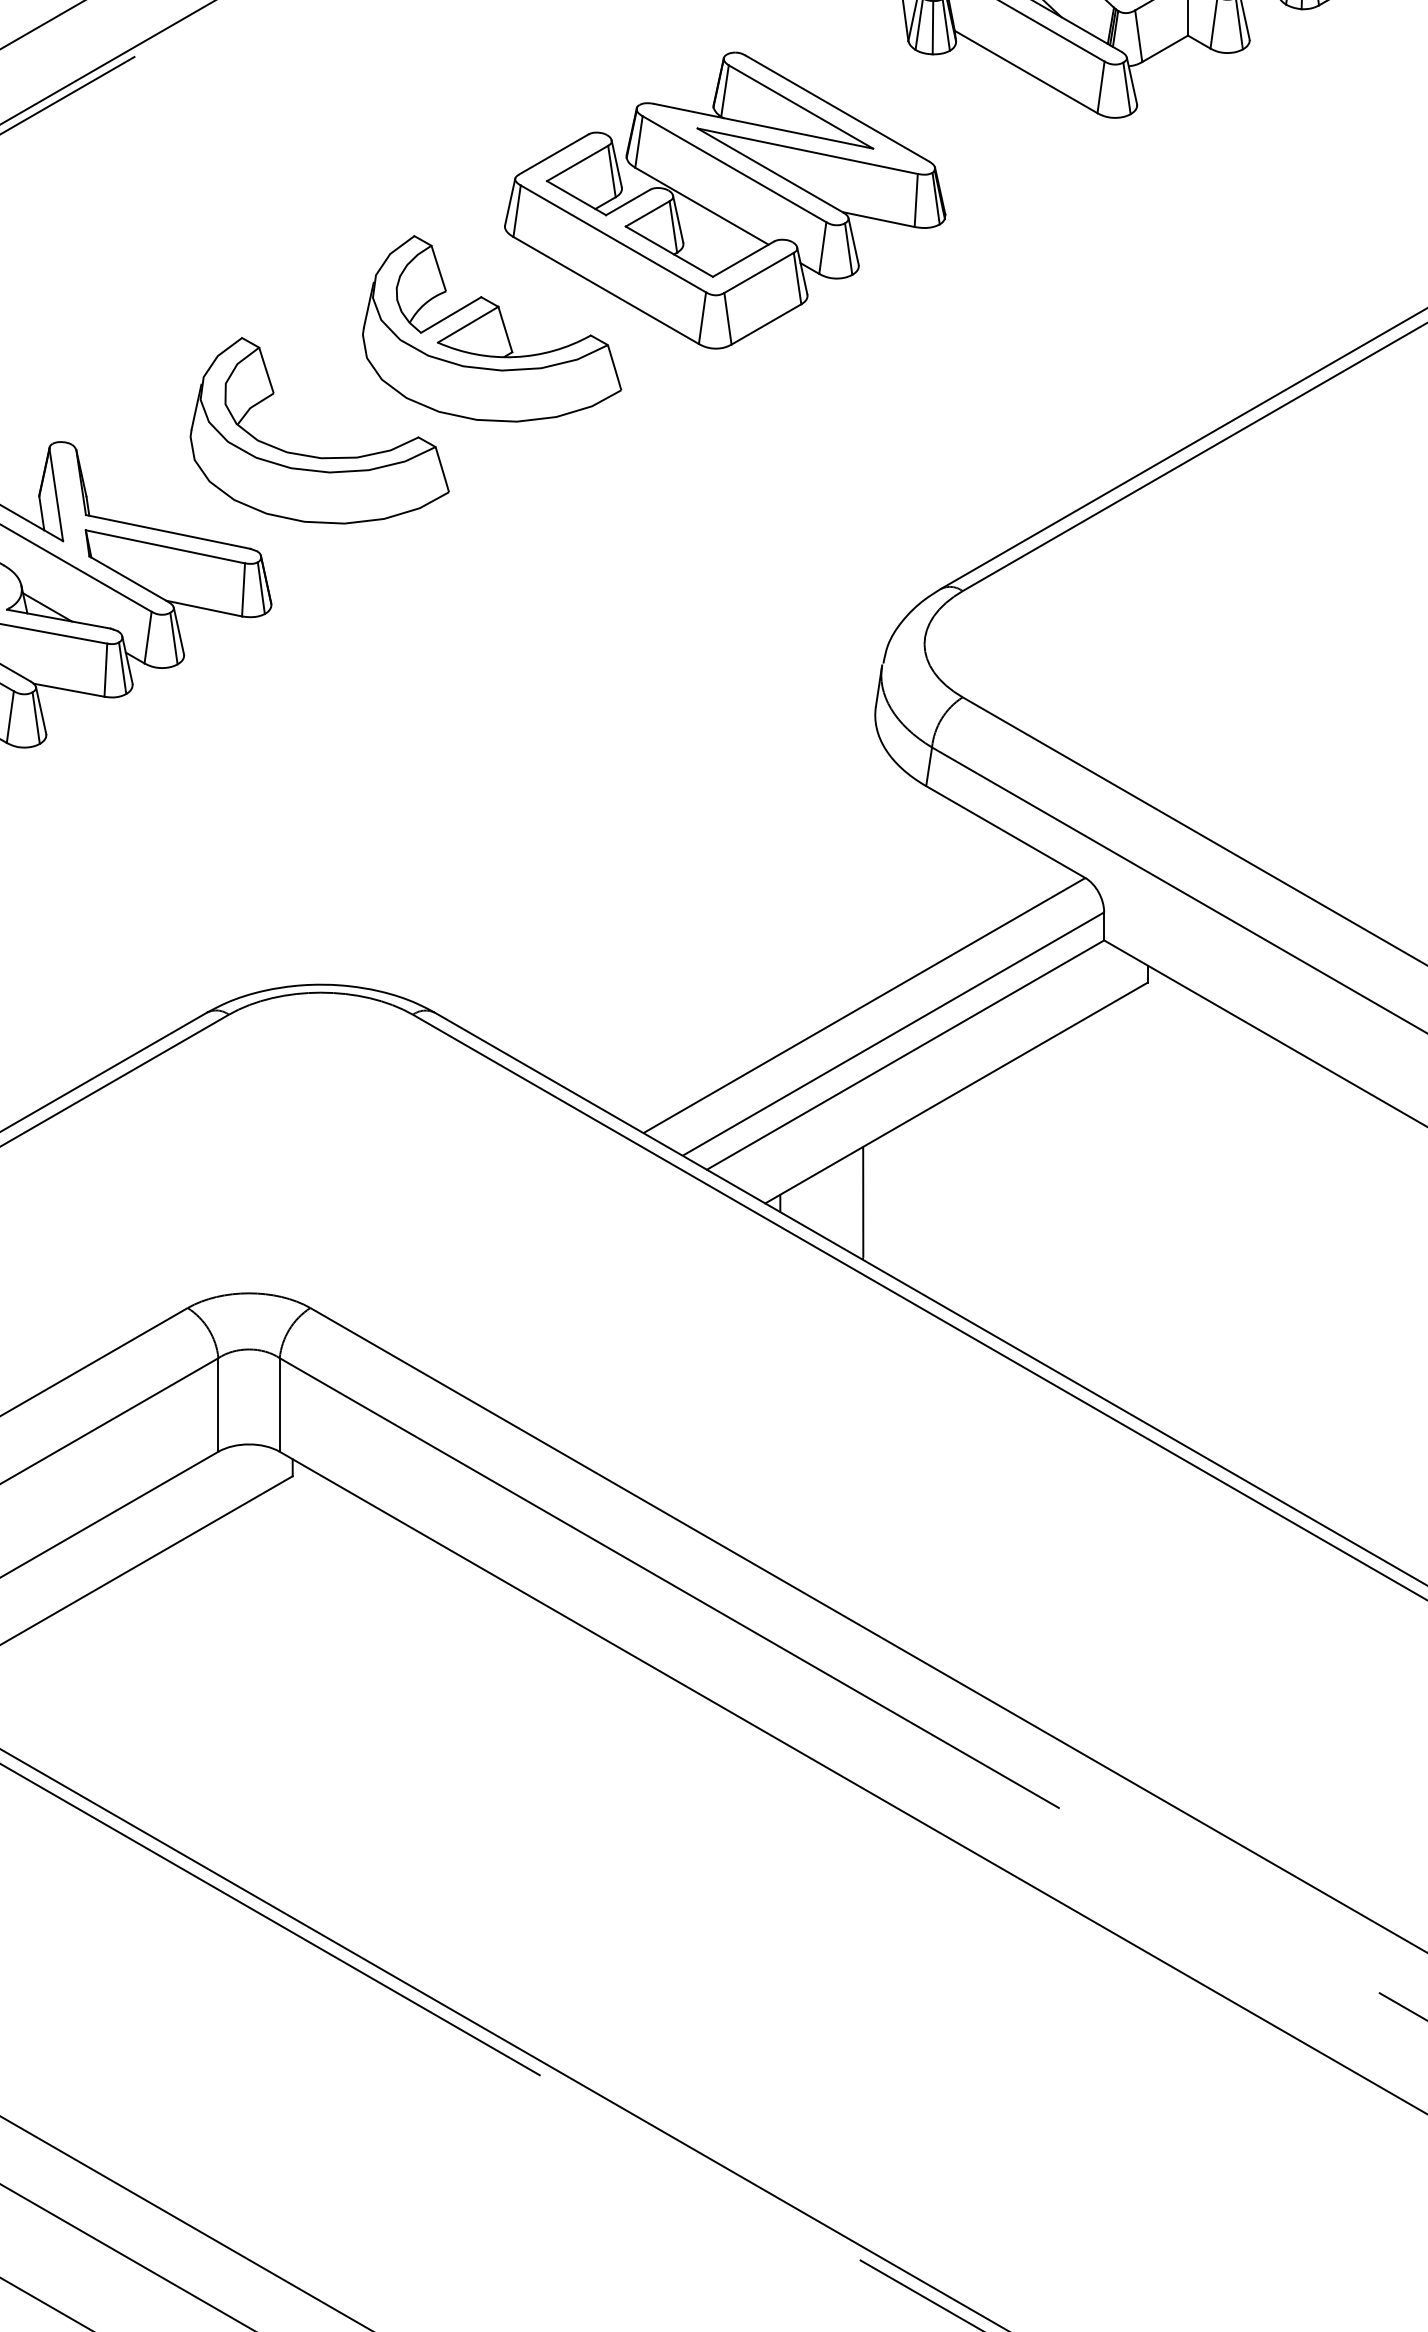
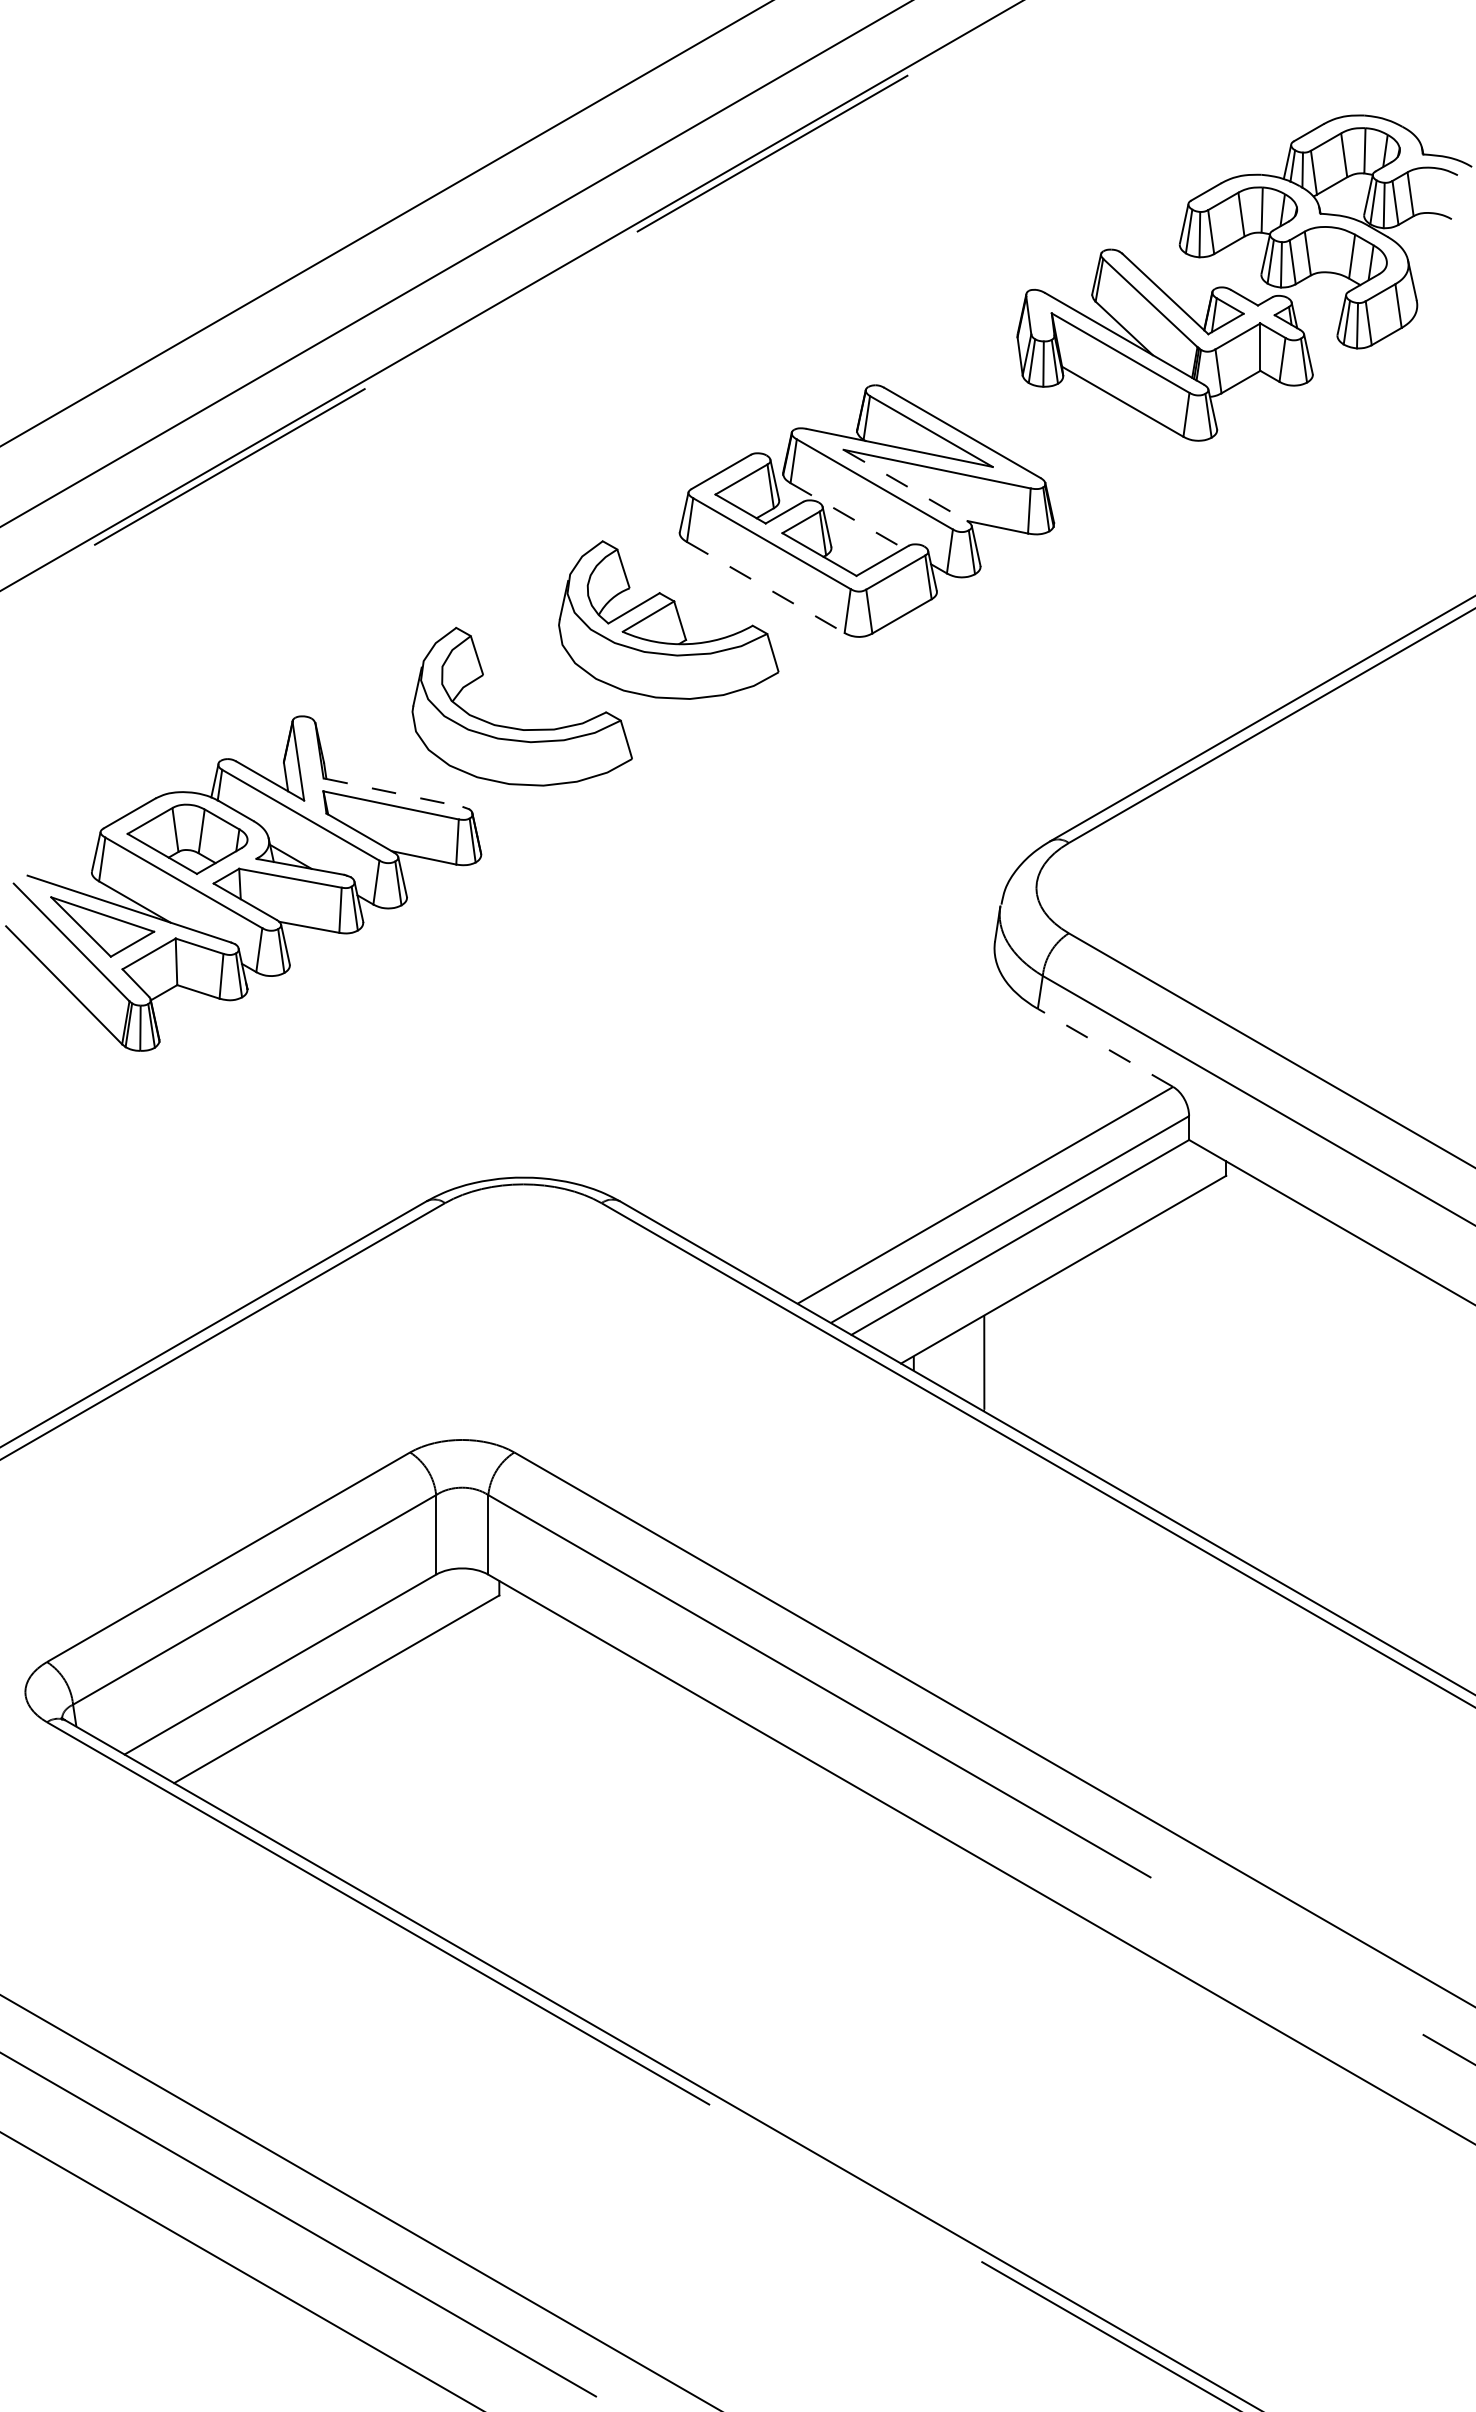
line: (770, 170) -> (905, 485), solid -> dashed
line: (702, 206) -> (847, 516), solid -> dashed
line: (607, 290) -> (766, 587), solid -> dashed
line: (168, 531) -> (393, 792), solid -> dashed
line: (1005, 831) -> (1105, 1047), solid -> dashed

